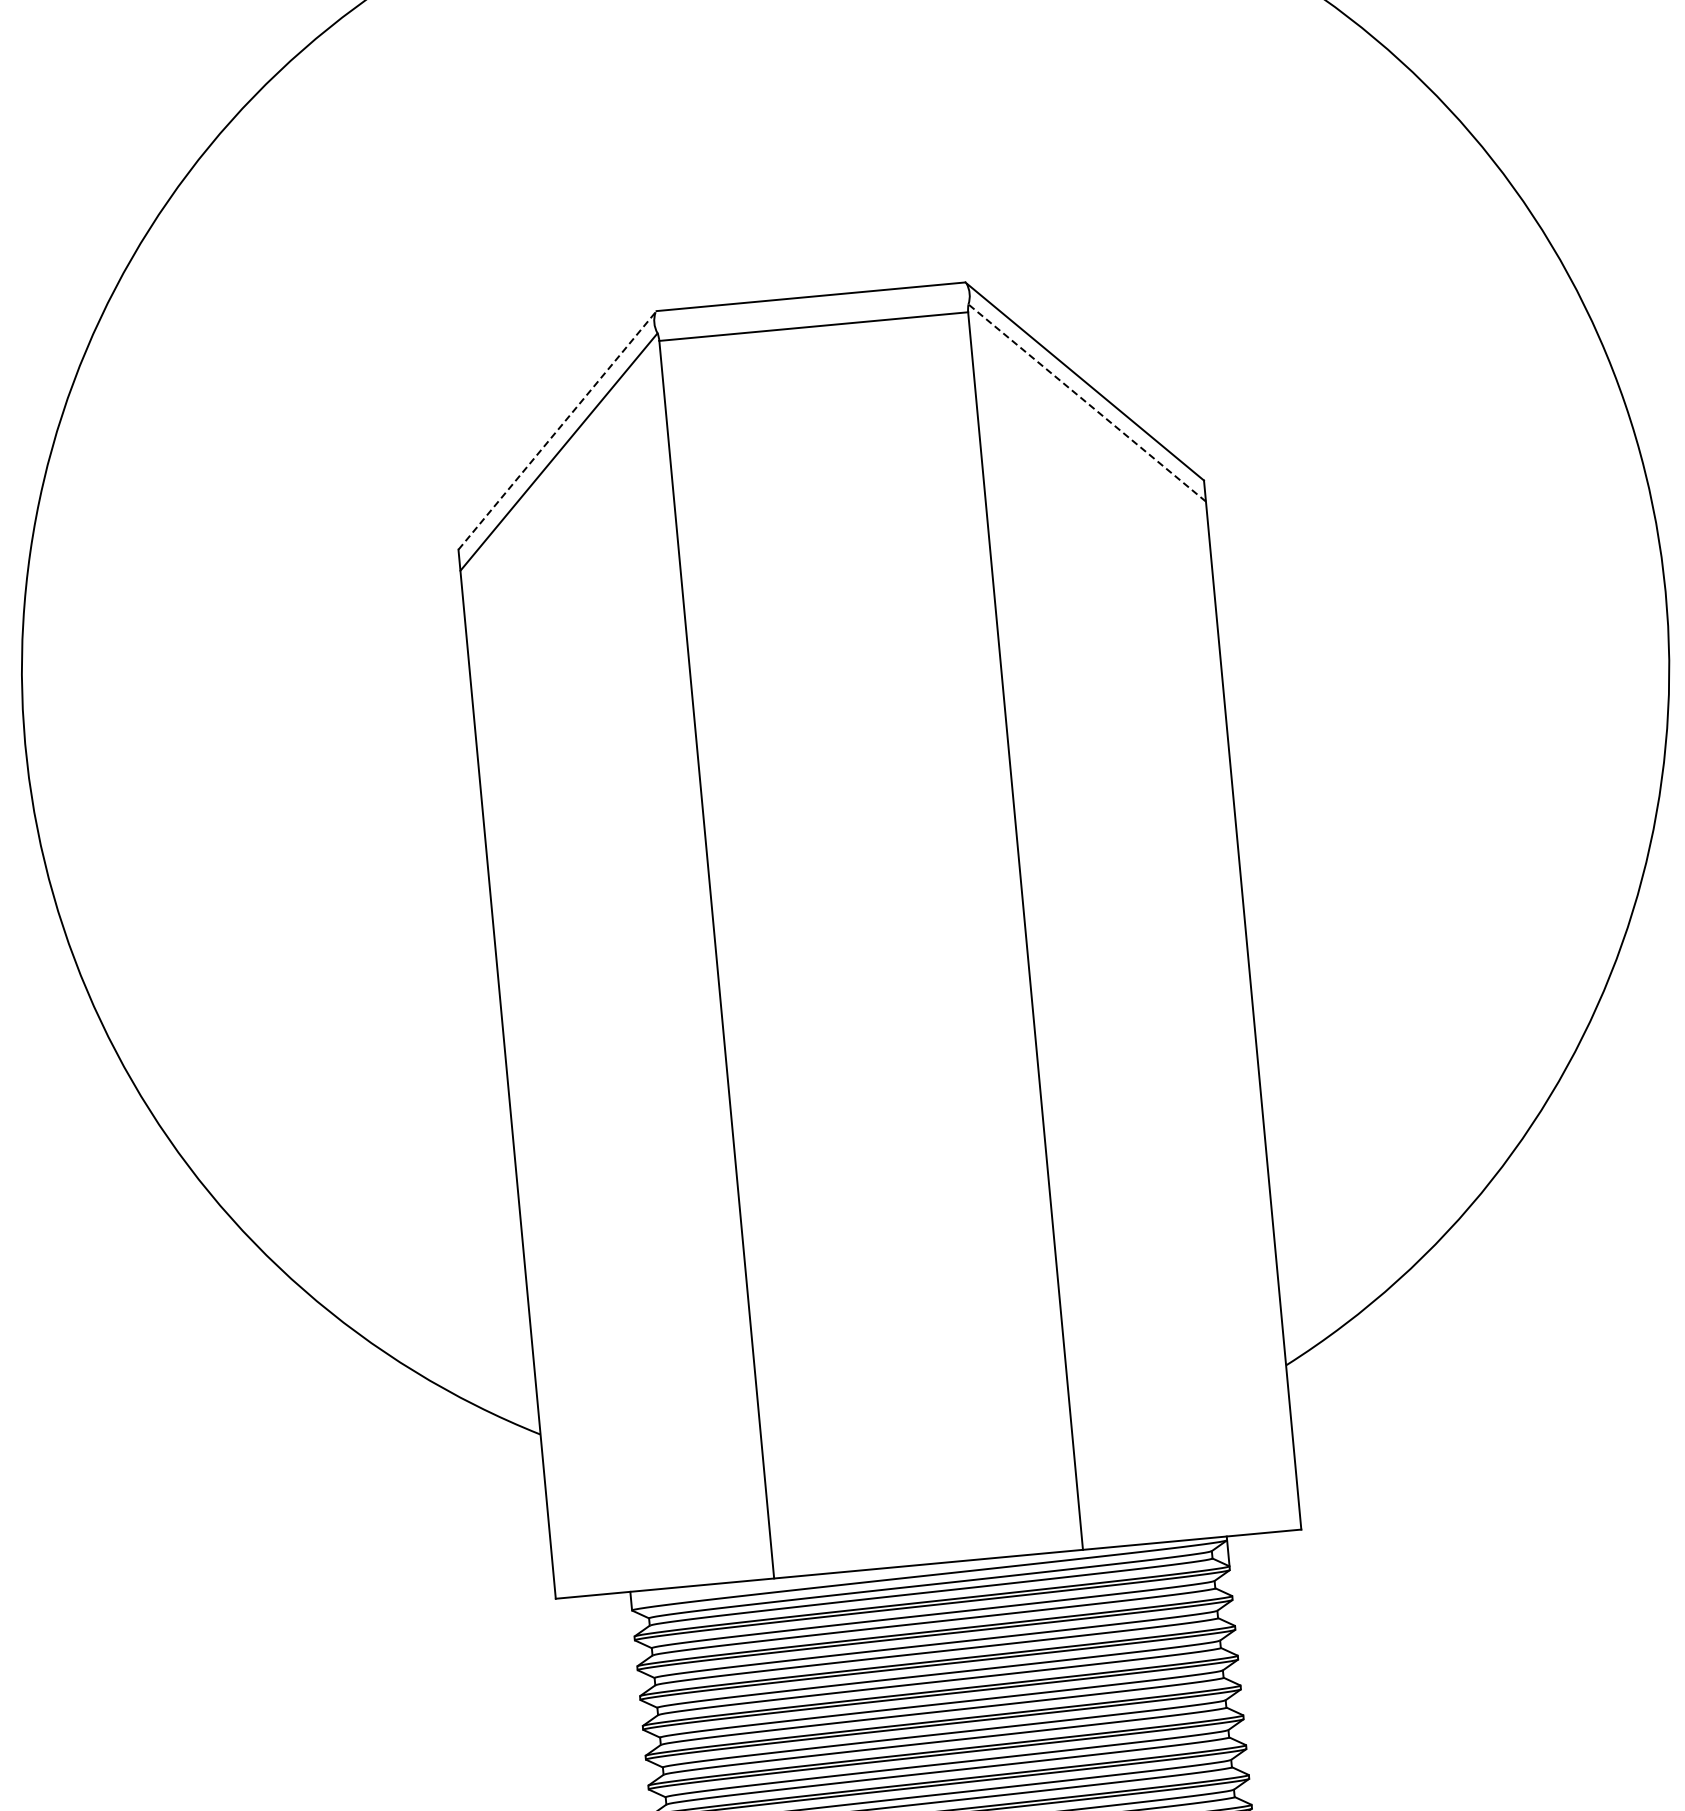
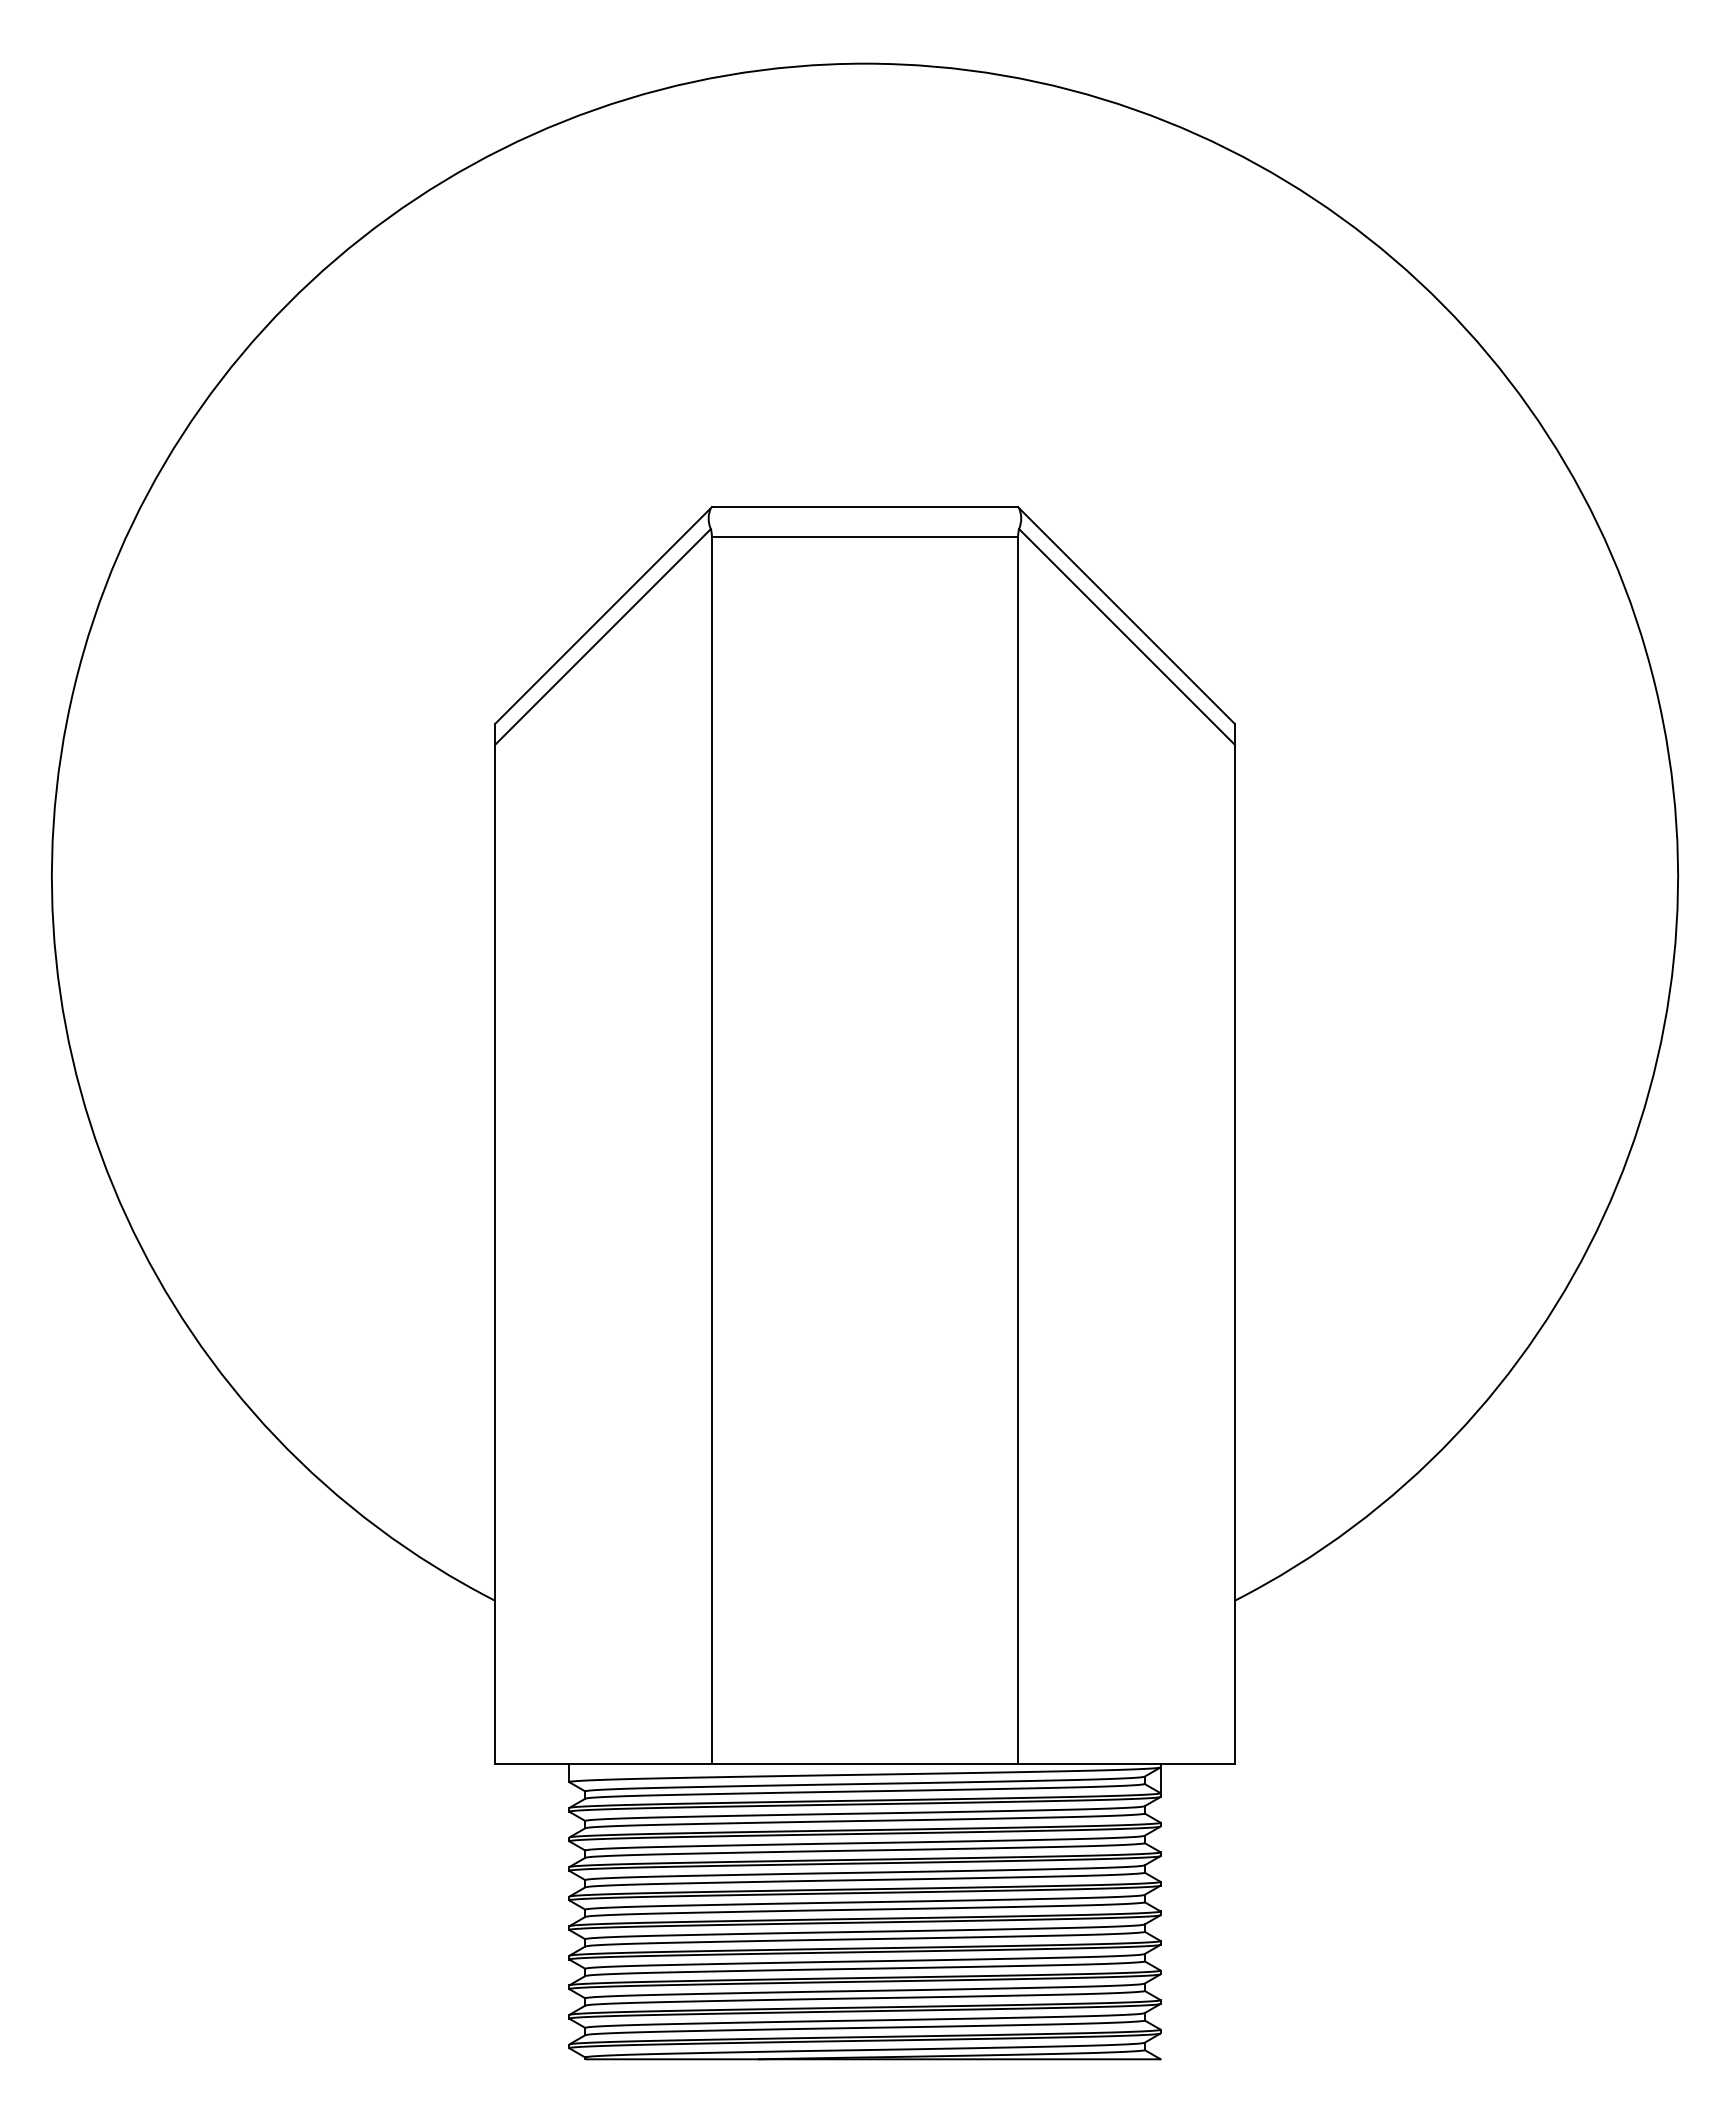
line: (1086, 402) -> (1126, 636), dashed -> solid
line: (558, 430) -> (604, 615), dashed -> solid

